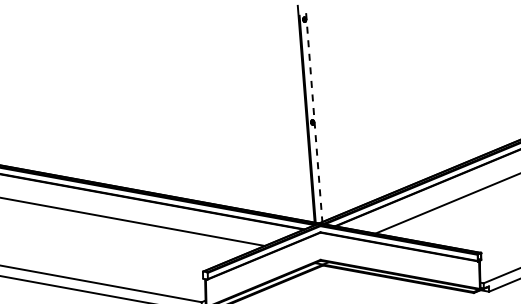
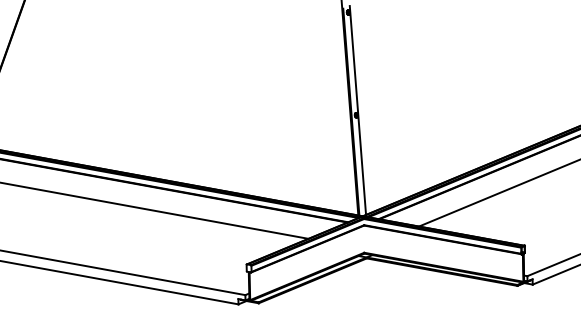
line: (313, 117) -> (357, 110), dashed -> solid

